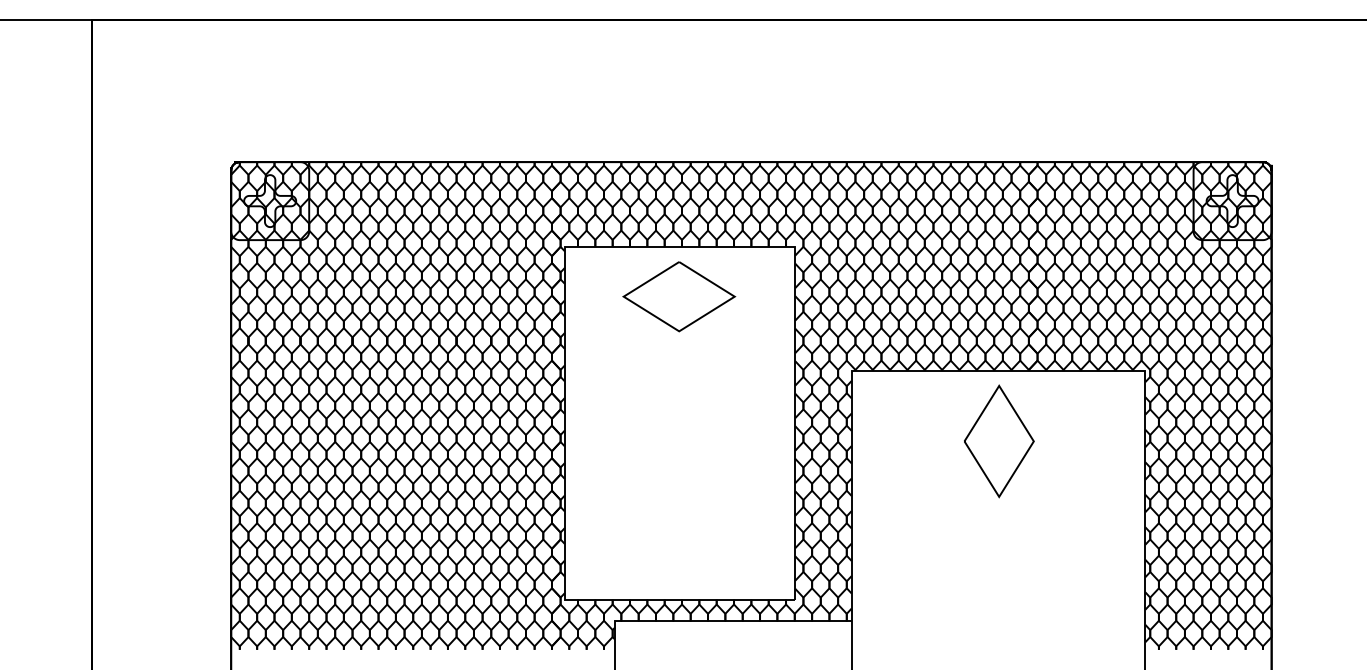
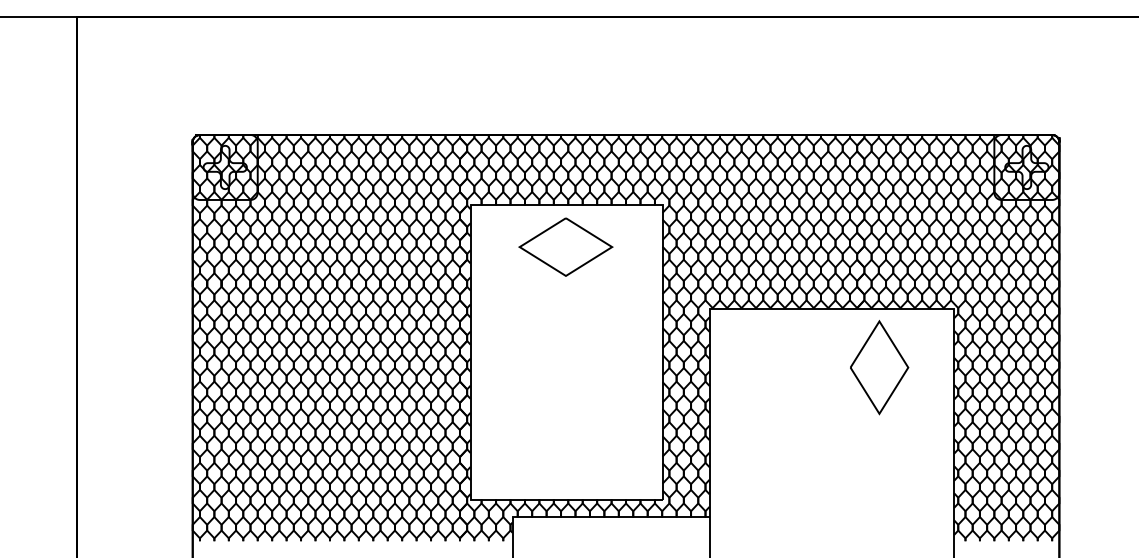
part: (999, 441) -> (879, 367), moved

